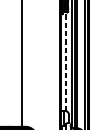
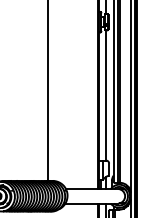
line: (65, 61) -> (105, 94), dashed -> solid

